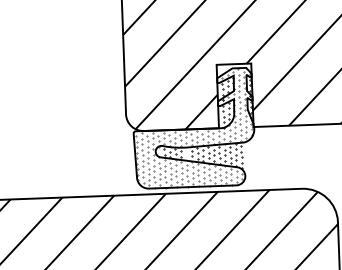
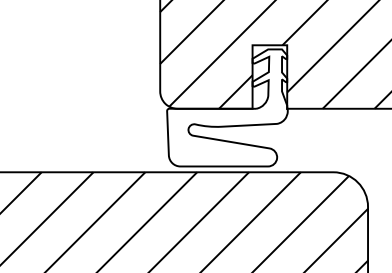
hatch: (193, 128) -> (227, 108), removed

